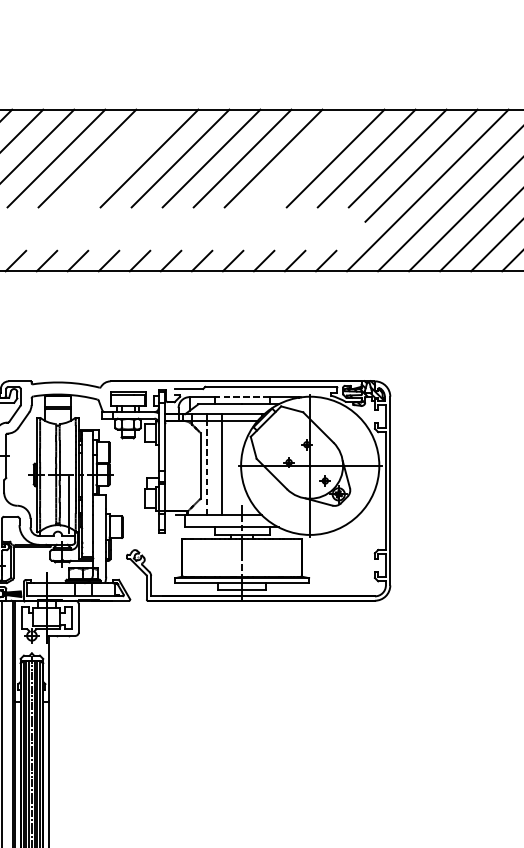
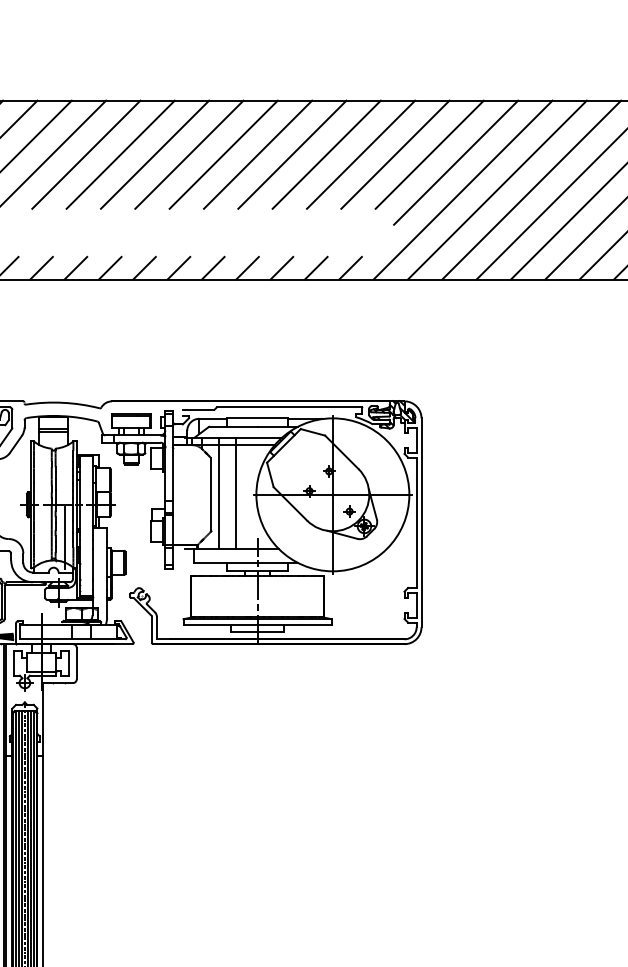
line: (118, 158) -> (120, 154), added
line: (304, 158) -> (326, 154), added
line: (242, 396) -> (257, 418), dashed -> solid
line: (206, 467) -> (218, 496), dashed -> solid

